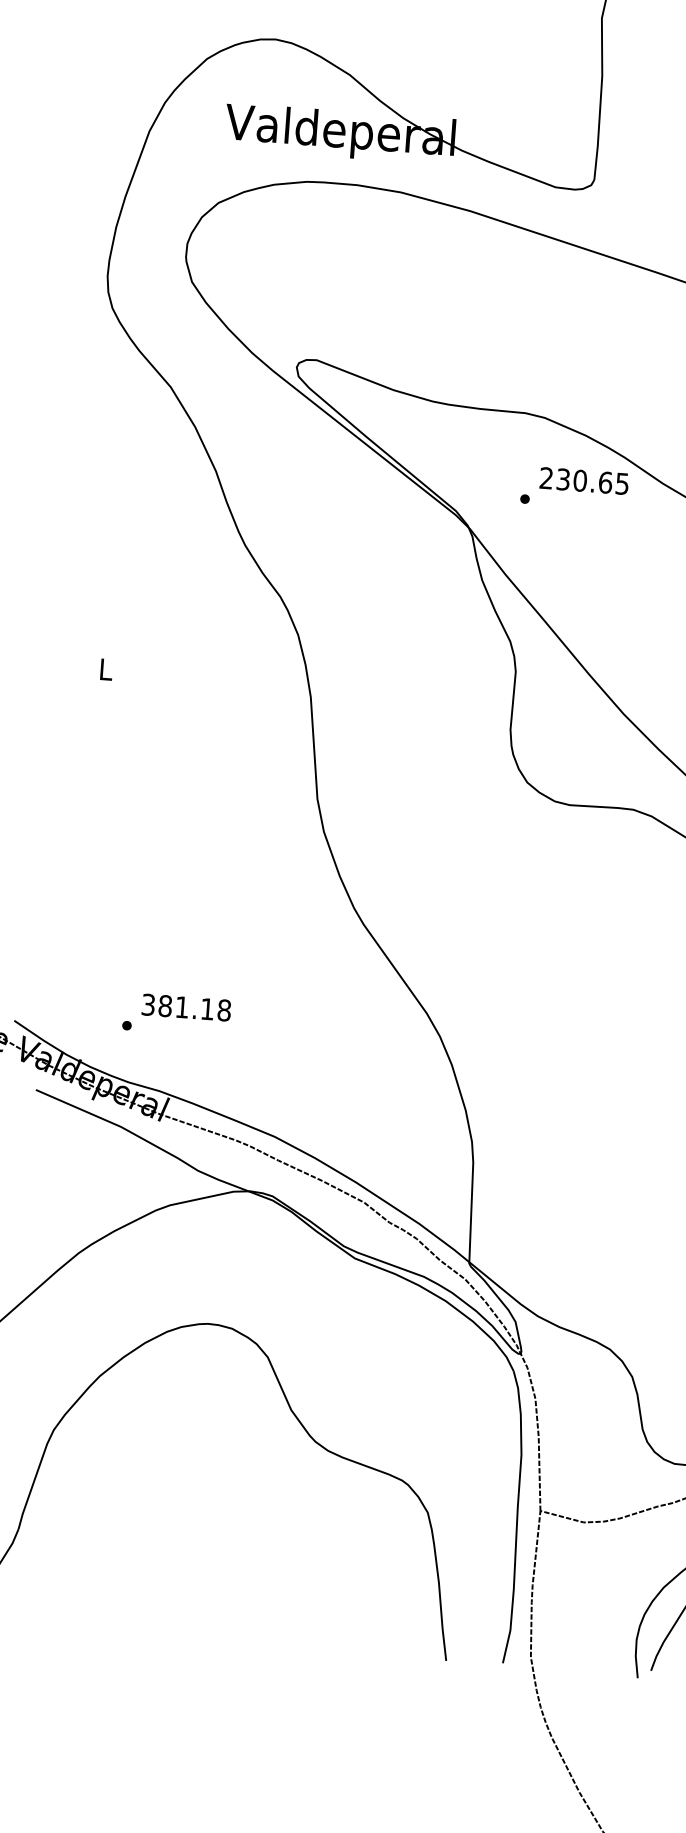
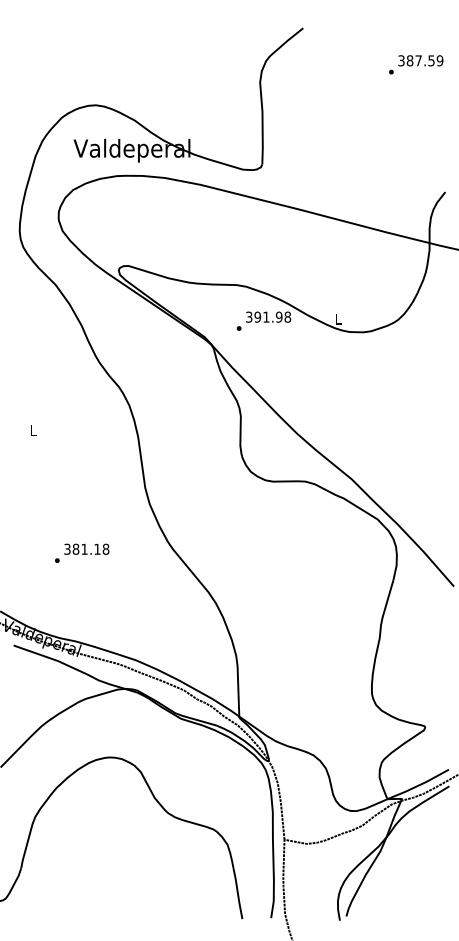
text: (584, 479) -> (268, 316), 230.65 -> 391.98
text: (177, 1013) -> (82, 552), moved

